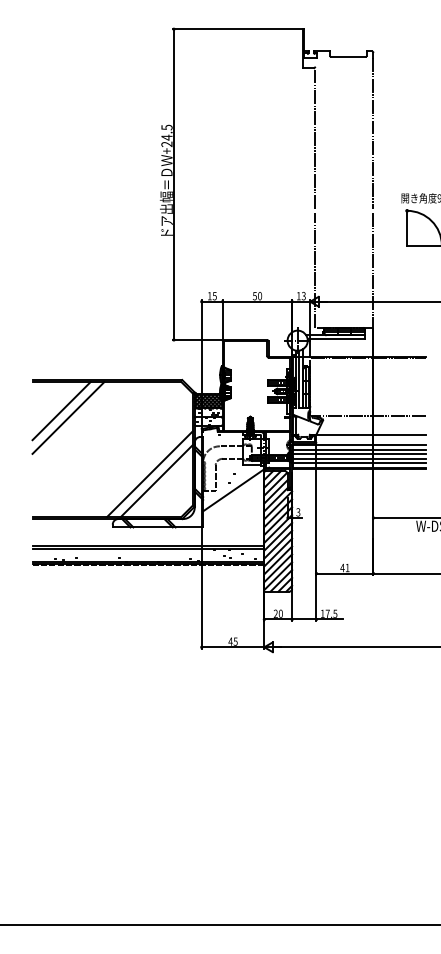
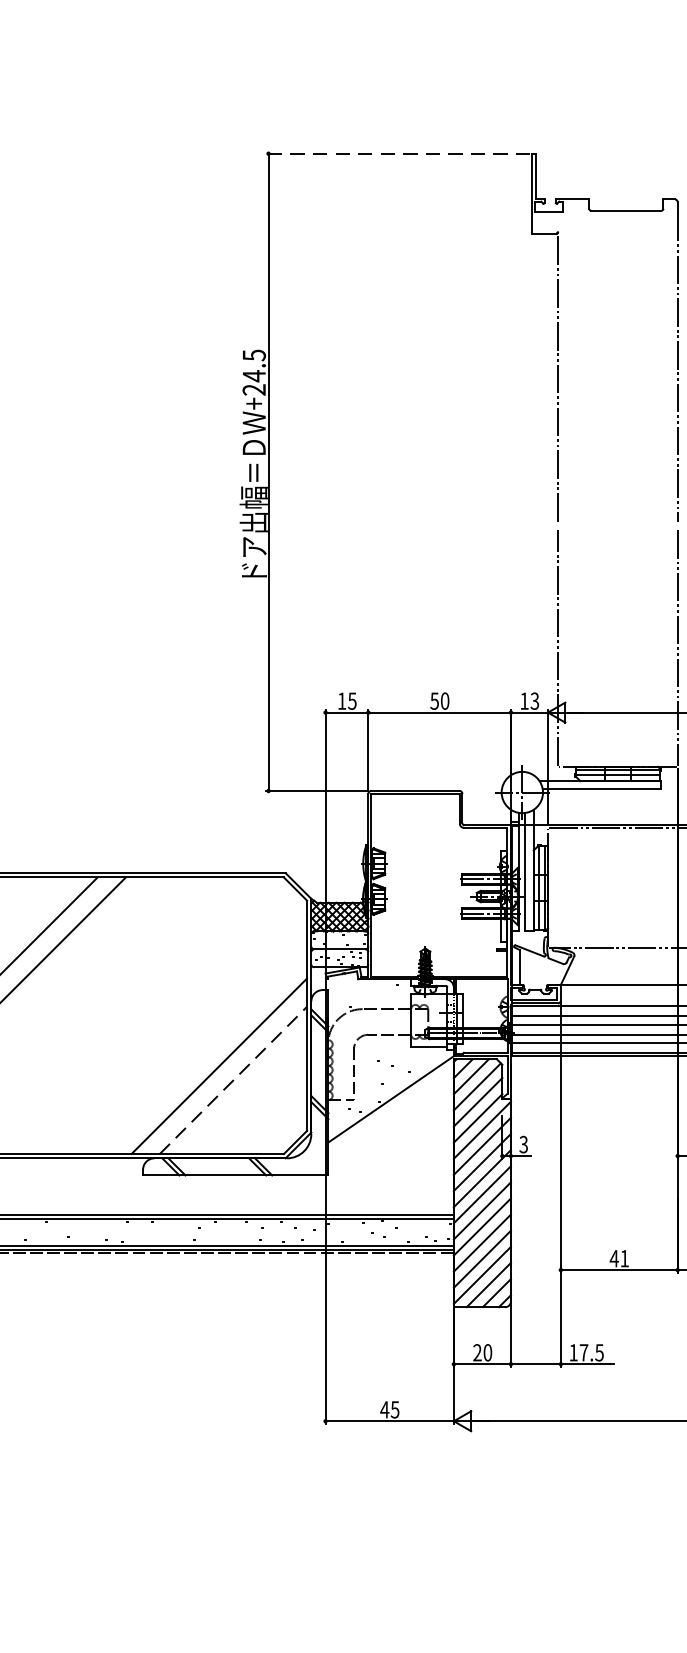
line: (237, 29) -> (398, 154), solid -> dashed
line: (156, 481) -> (232, 1081), solid -> dashed

